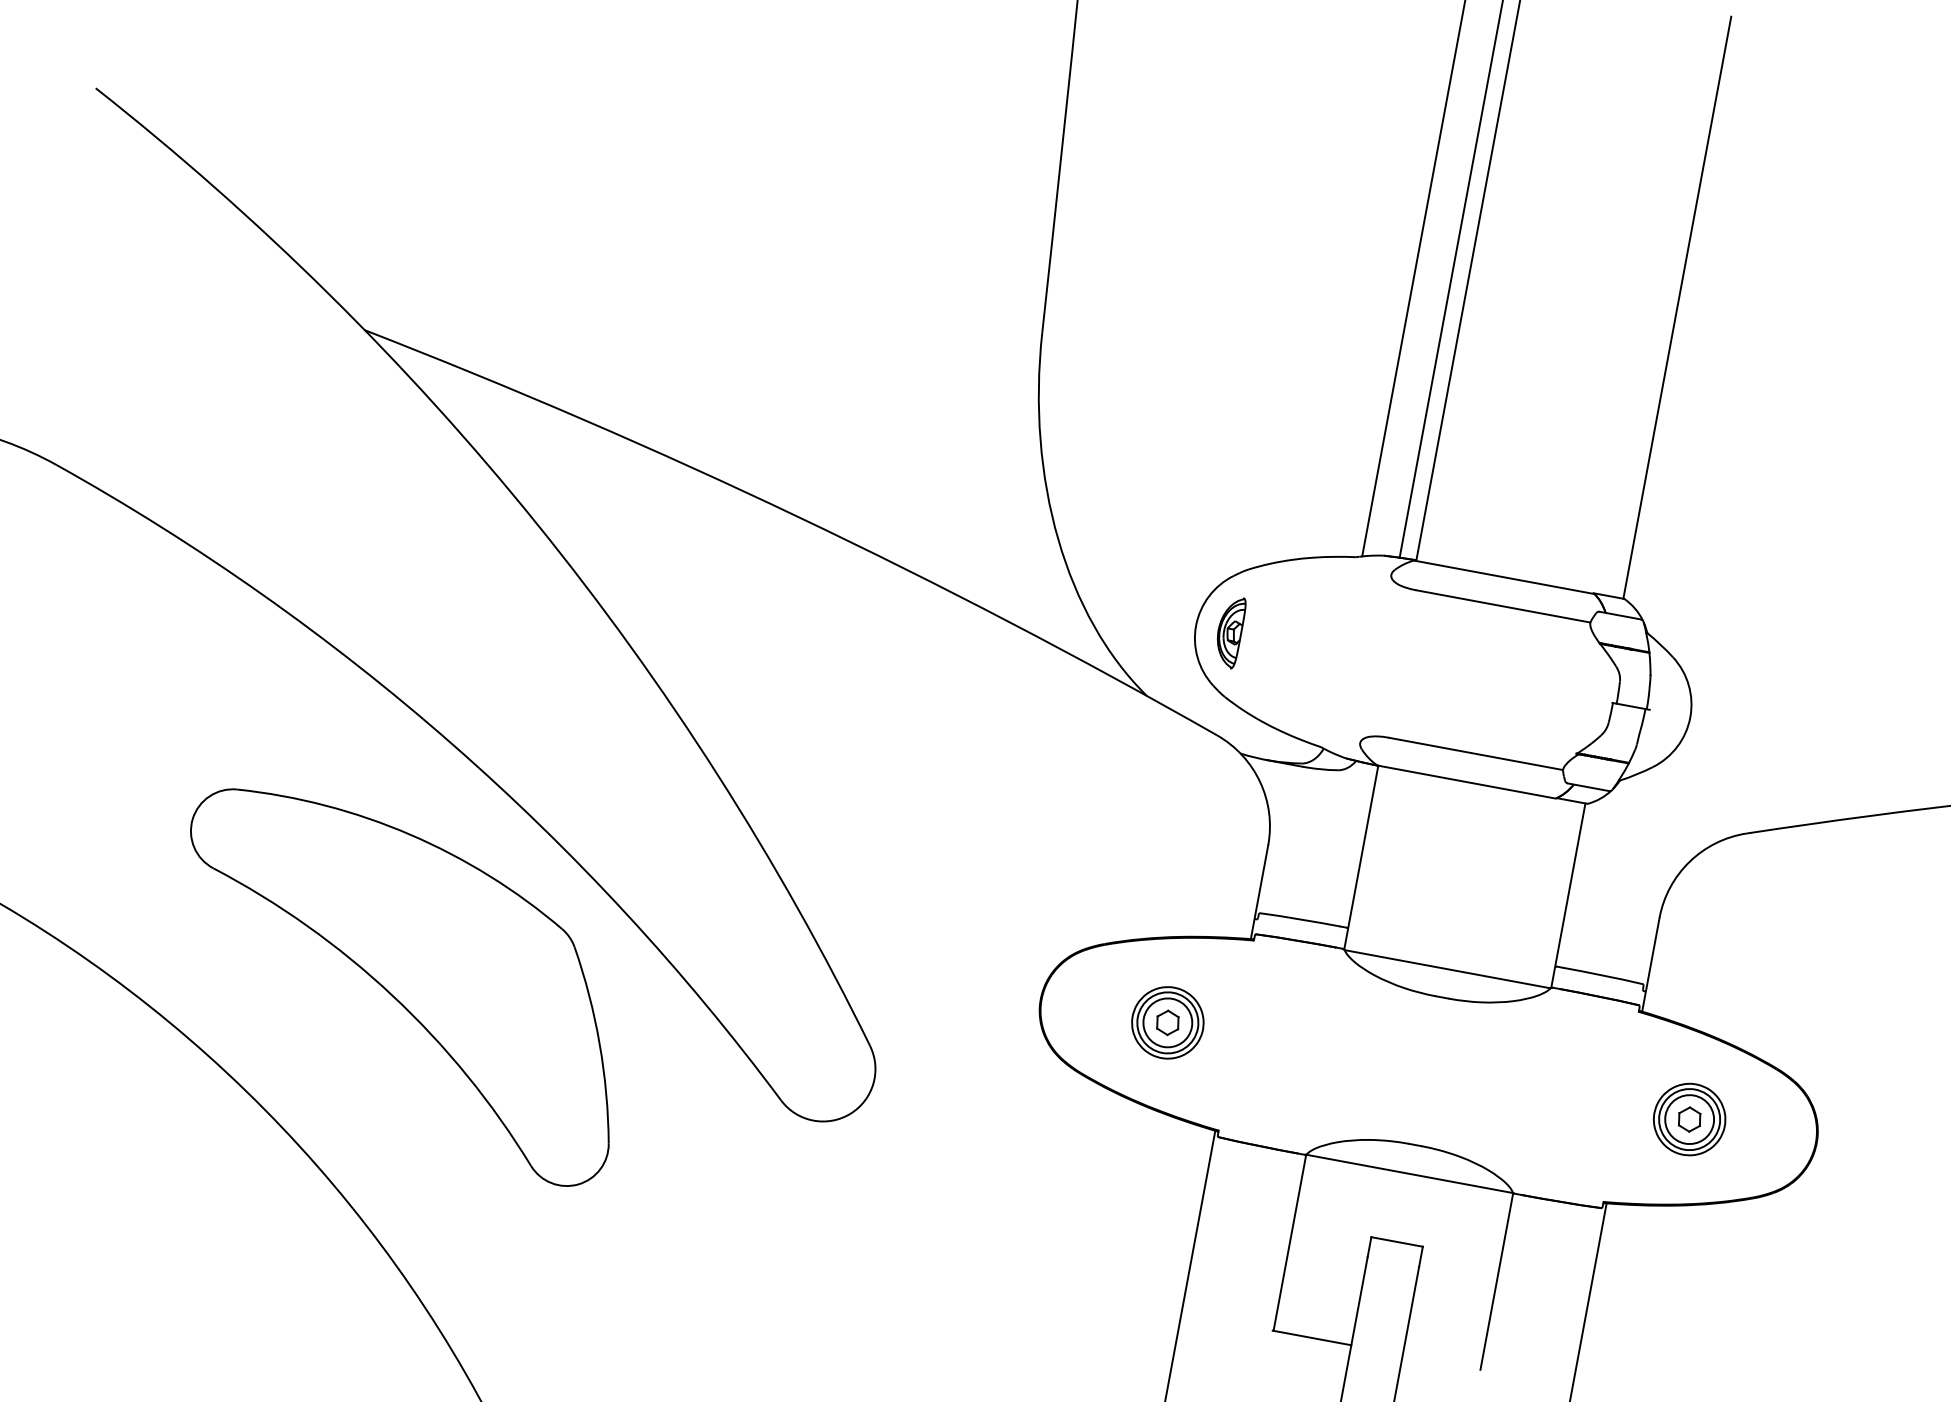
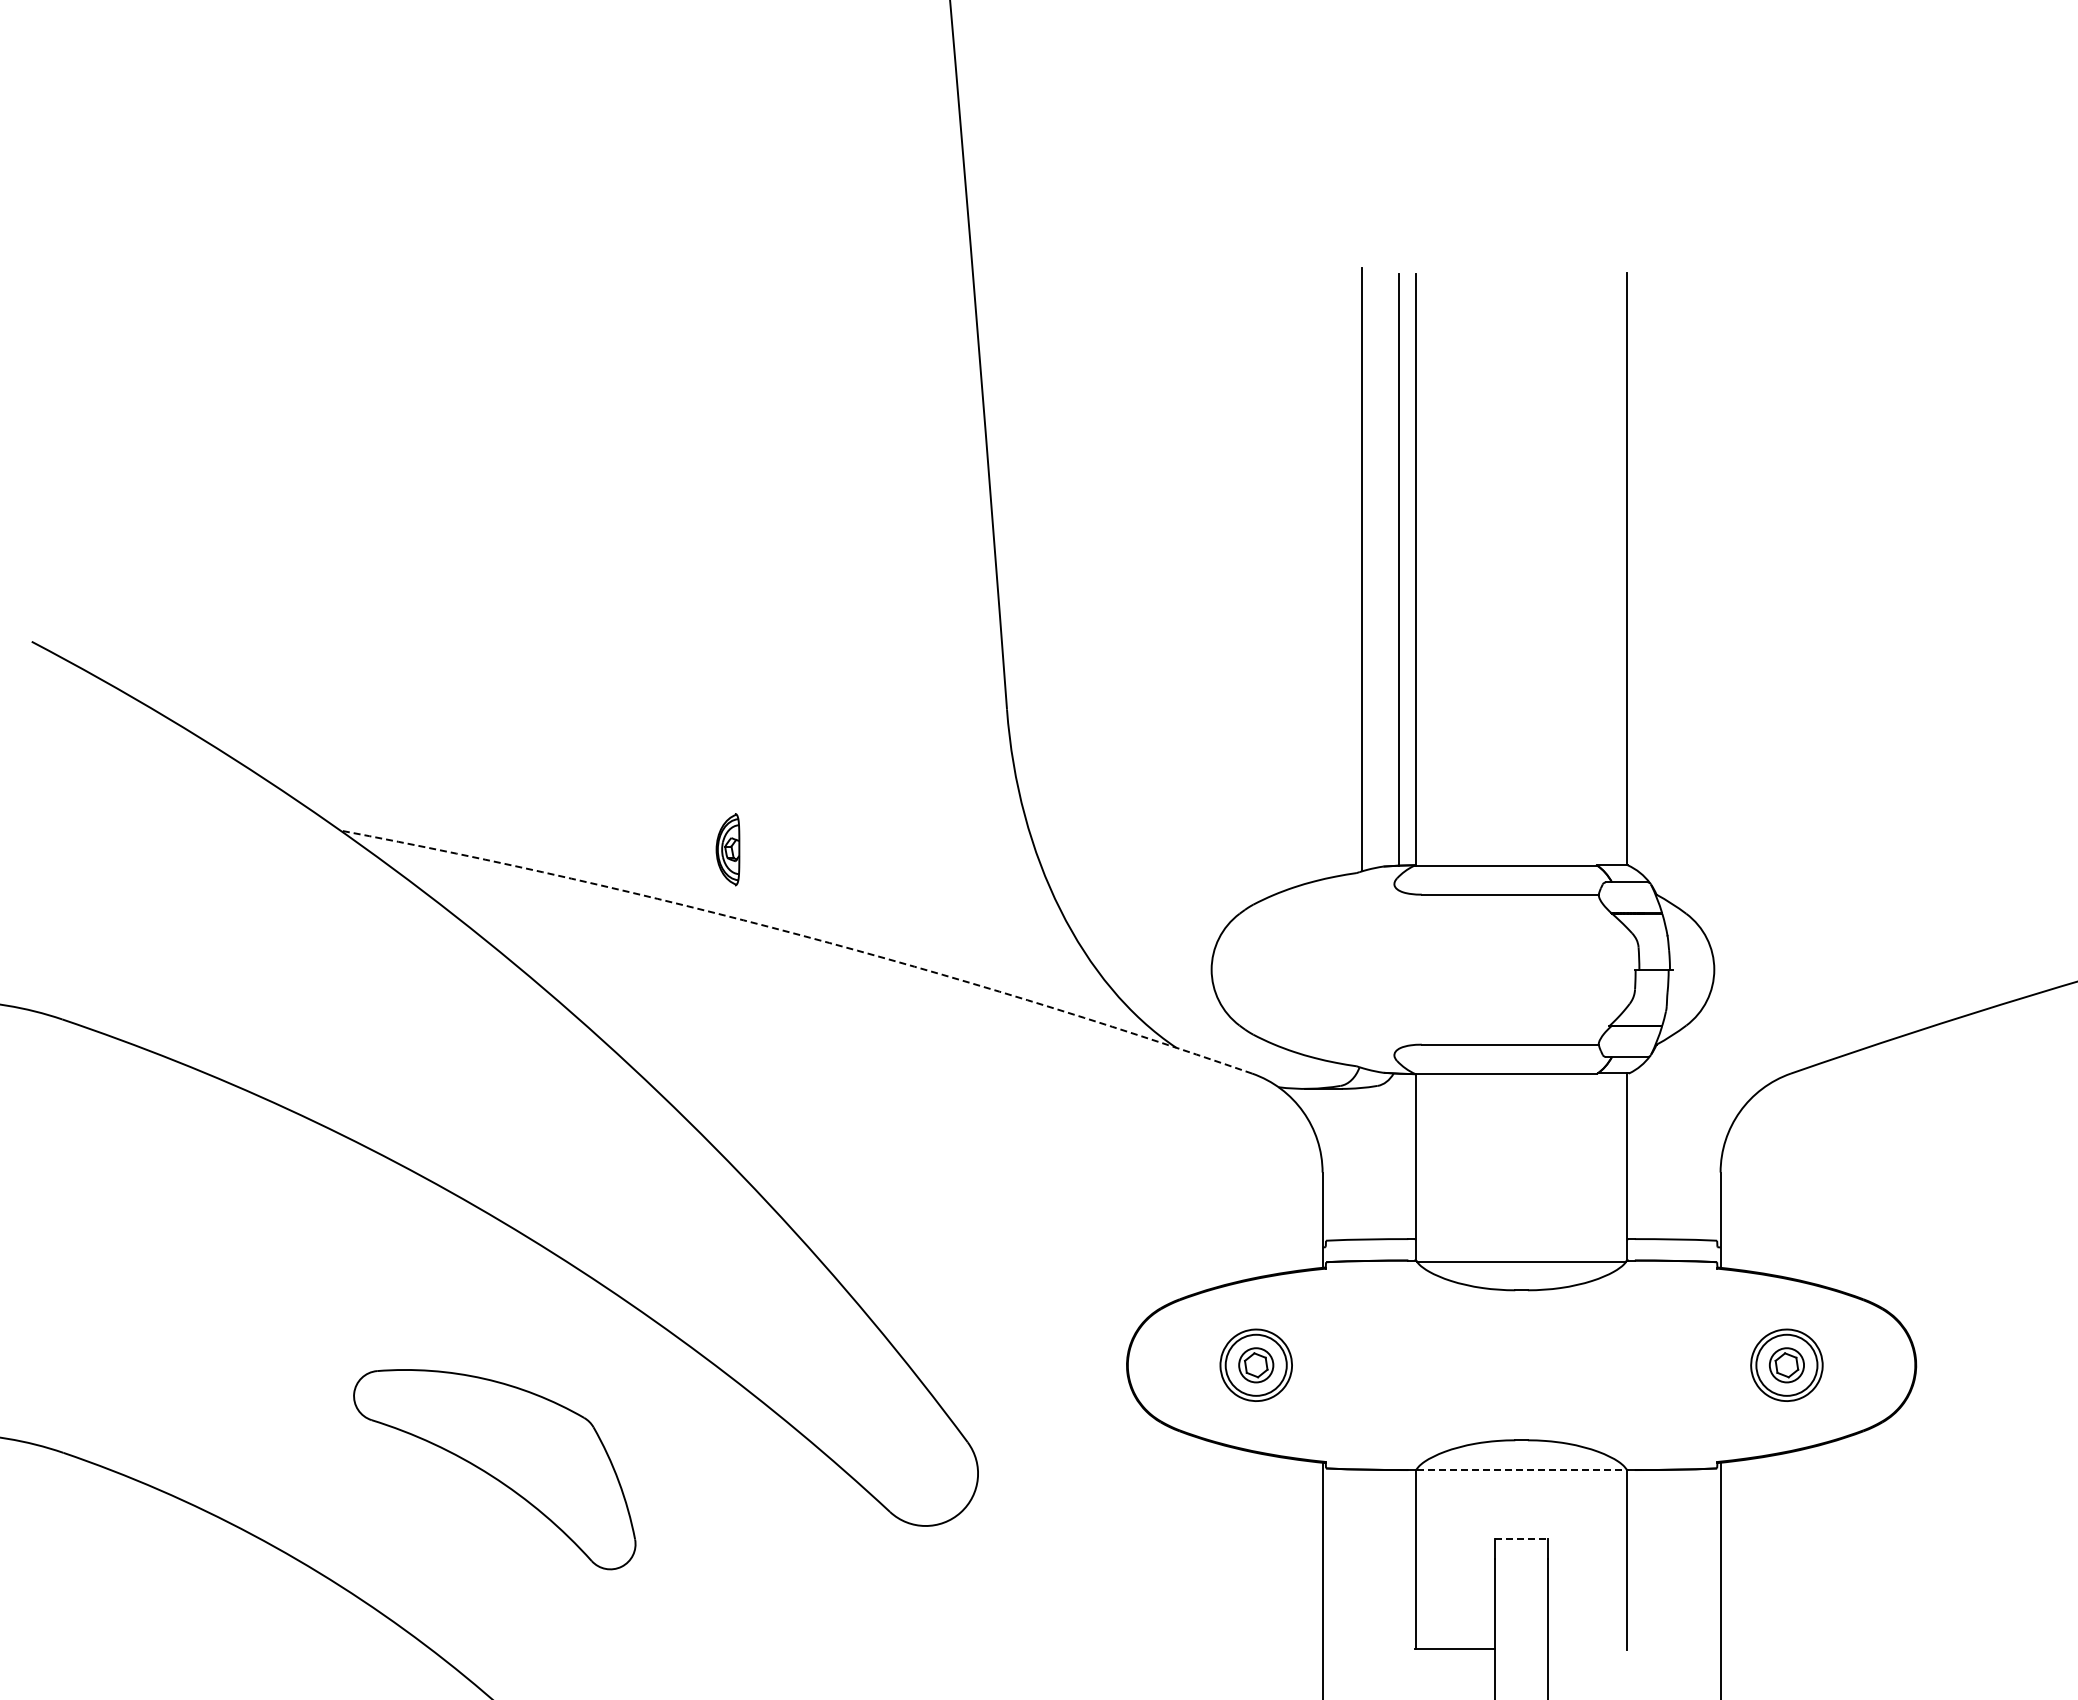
arc: (798, 517) -> (800, 935), solid -> dashed
part: (1229, 631) -> (727, 849), moved
part: (399, 986) -> (494, 1469), size x0.6
circle: (1167, 1021) -> (1255, 1364), size x0.7
circle: (1689, 1118) -> (1786, 1364), size x0.7
line: (1410, 1173) -> (1522, 1469), solid -> dashed
line: (1398, 1241) -> (1522, 1538), solid -> dashed

